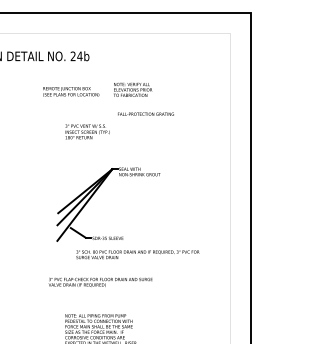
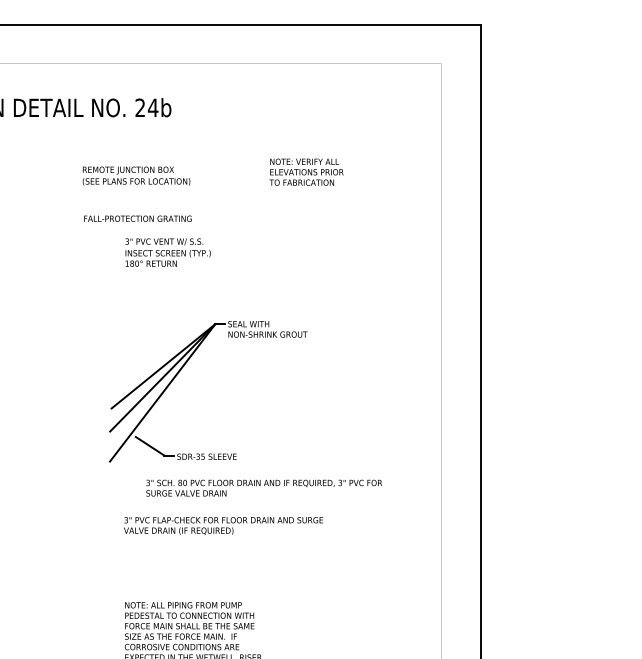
text: (133, 89) -> (307, 171), moved
text: (145, 113) -> (137, 217), moved
text: (100, 281) -> (223, 524), moved

